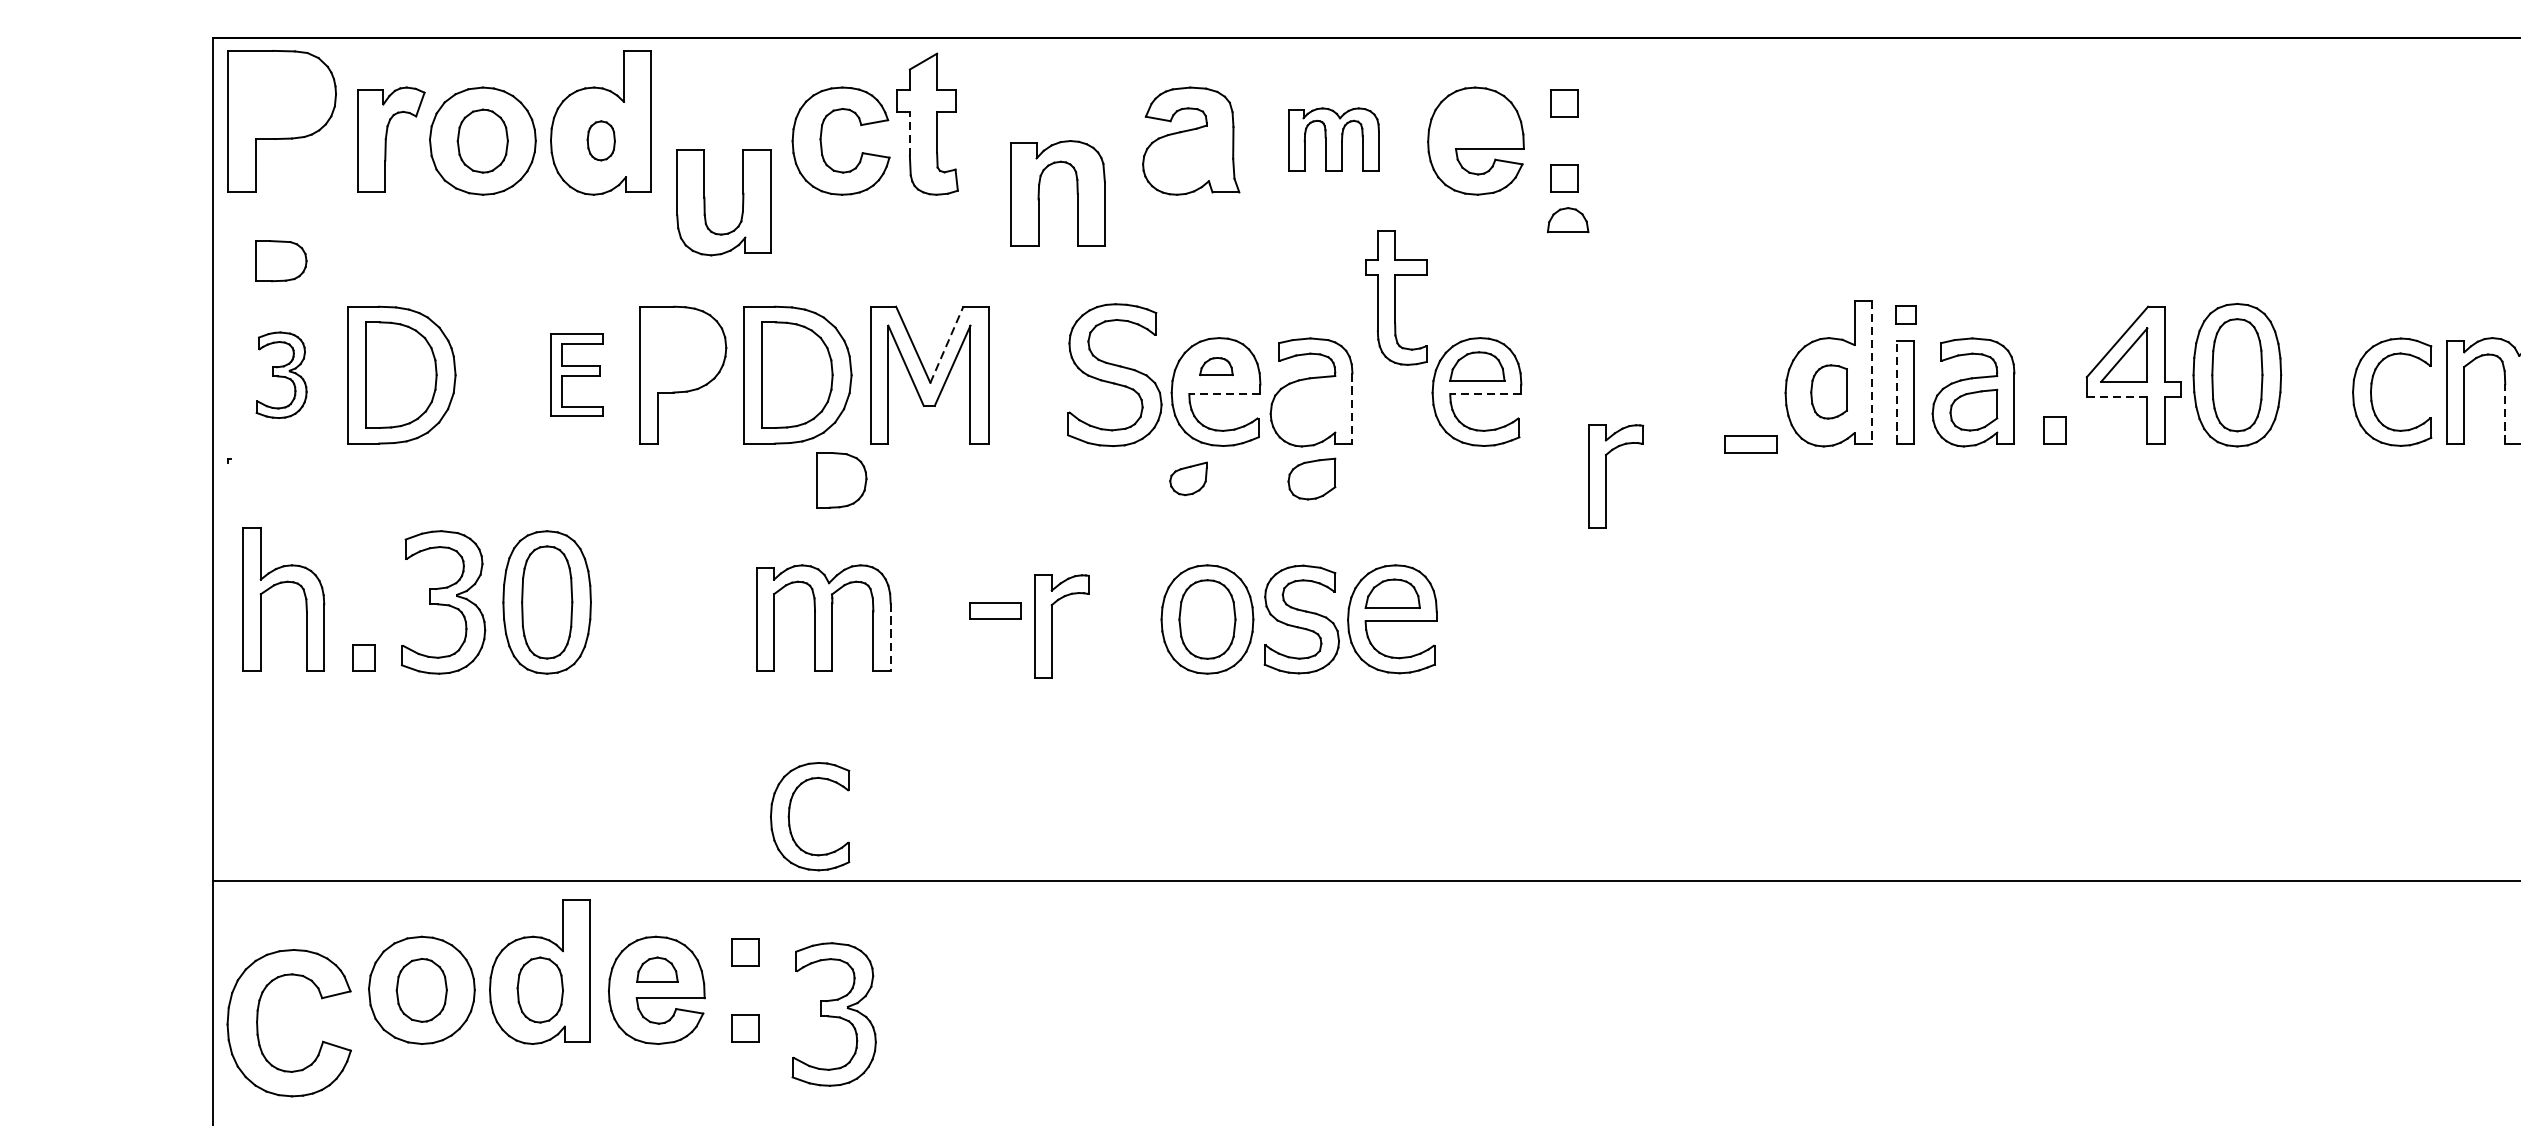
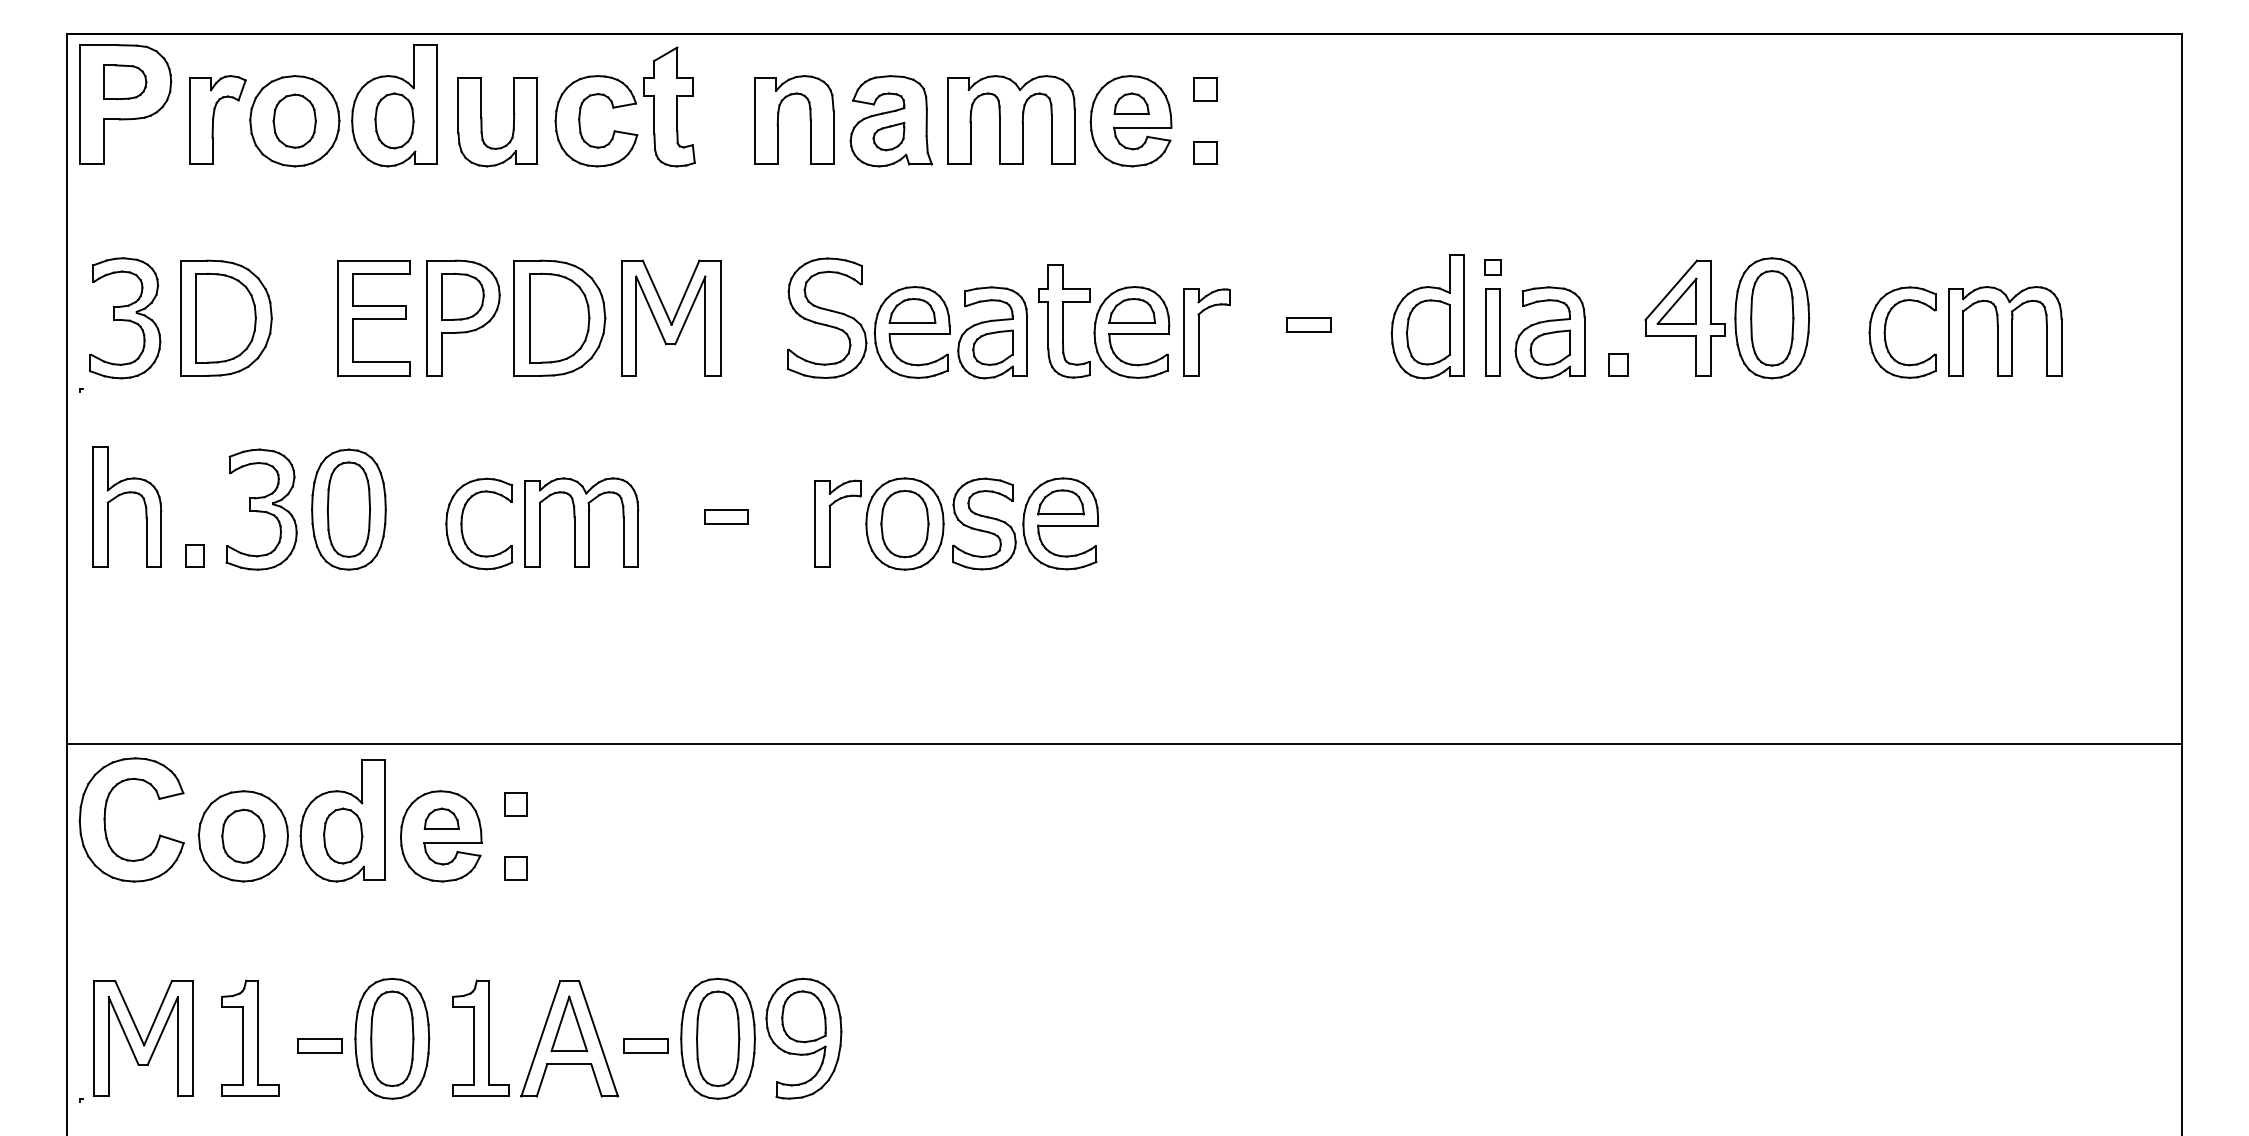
line: (910, 134) -> (654, 115), dashed -> solid
part: (1333, 139) -> (1011, 119), size x1.67
part: (601, 140) -> (394, 120), size x1.67
part: (1076, 192) -> (809, 119), moved
part: (705, 203) -> (482, 122), moved
part: (1567, 219) -> (1131, 103), moved
part: (281, 261) -> (125, 82), moved
part: (1396, 298) -> (1064, 321), moved
line: (946, 344) -> (685, 292), dashed -> solid
part: (1216, 365) -> (912, 310), size x1.67
line: (1871, 373) -> (1464, 316), dashed -> solid
part: (281, 375) -> (125, 318), size x1.67
part: (576, 375) -> (373, 318), size x1.67
part: (1829, 392) -> (1428, 332), size x1.43
line: (1896, 392) -> (1485, 332), dashed -> solid
line: (1224, 394) -> (919, 334), dashed -> solid
line: (1485, 394) -> (1139, 334), dashed -> solid
line: (2116, 396) -> (1670, 336), dashed -> solid
line: (1352, 408) -> (1027, 346), dashed -> solid
line: (2504, 413) -> (1997, 350), dashed -> solid
part: (1750, 443) -> (1308, 324), moved
part: (1607, 476) -> (1199, 332), moved
part: (1187, 478) -> (888, 136), moved
part: (1311, 478) -> (992, 347), moved
part: (841, 479) -> (462, 296), moved
part: (1052, 625) -> (830, 523), moved
line: (891, 637) -> (638, 539), dashed -> solid
part: (790, 815) -> (462, 523), moved
part: (834, 1014) -> (590, 856), removed
part: (258, 1022) -> (105, 819), moved

